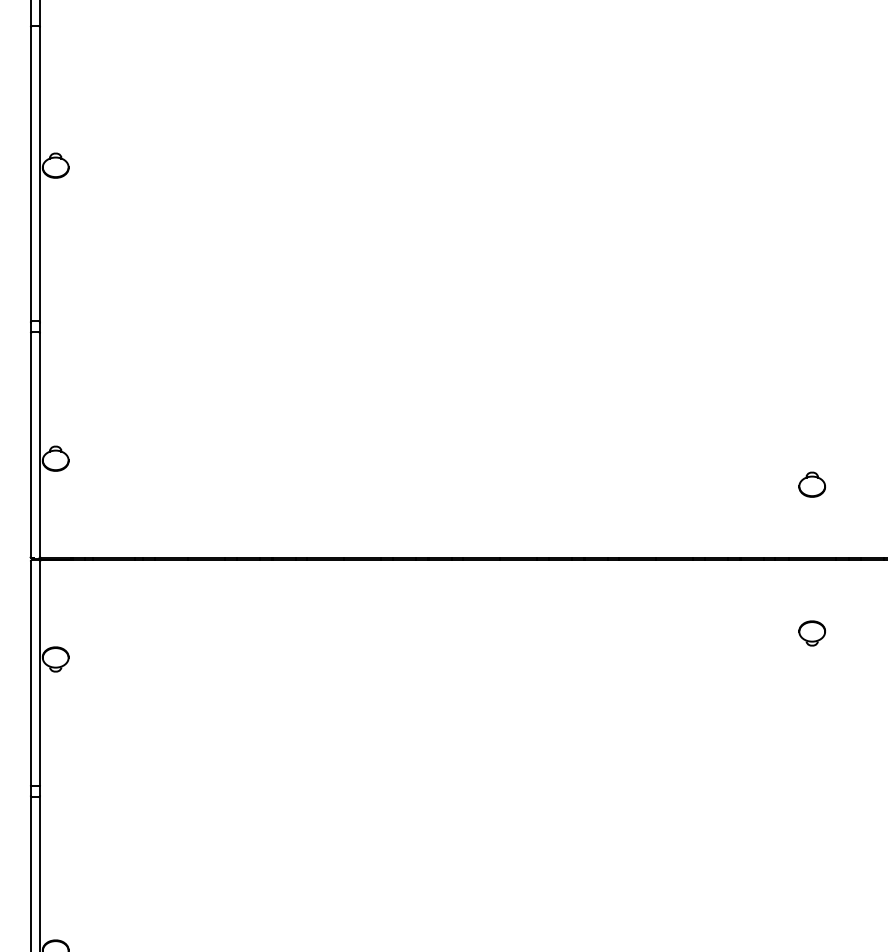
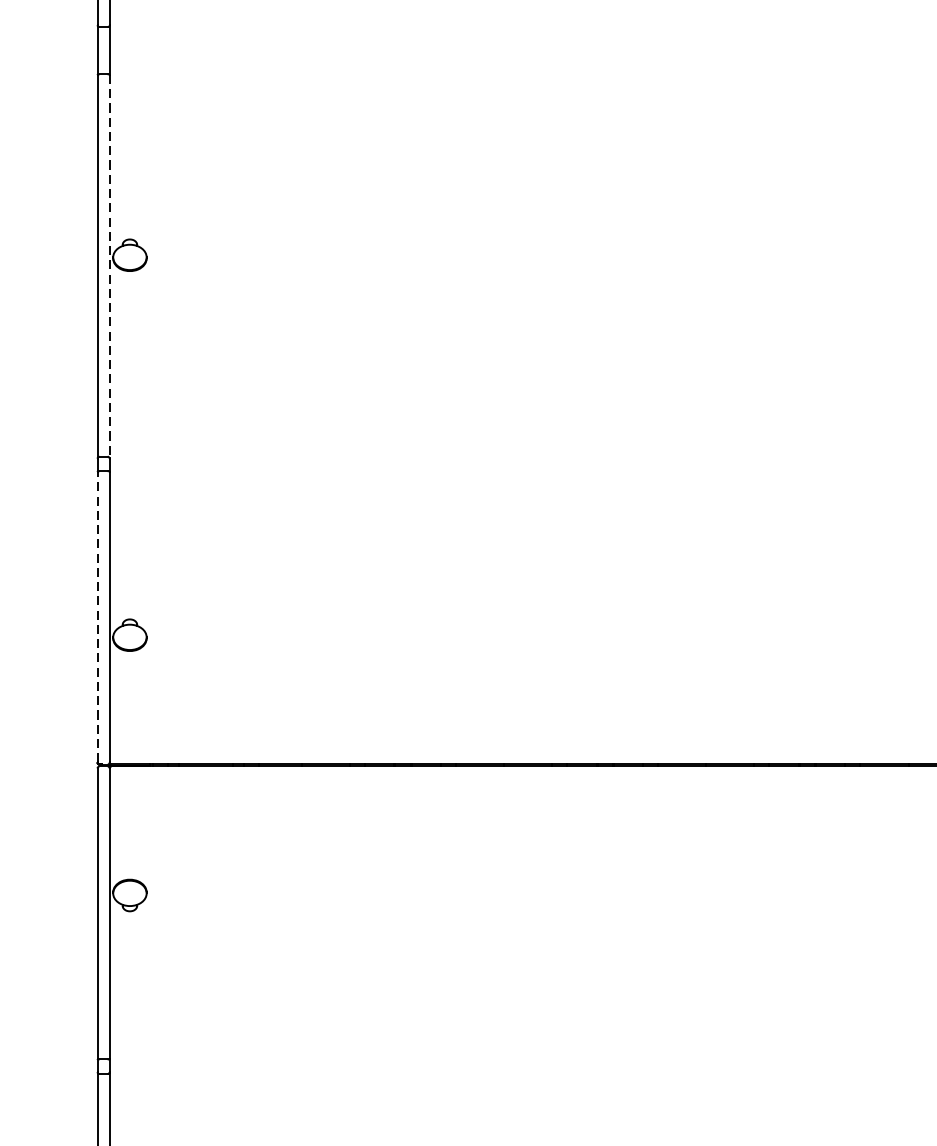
line: (40, 174) -> (110, 266), solid -> dashed
line: (30, 444) -> (97, 616), solid -> dashed

